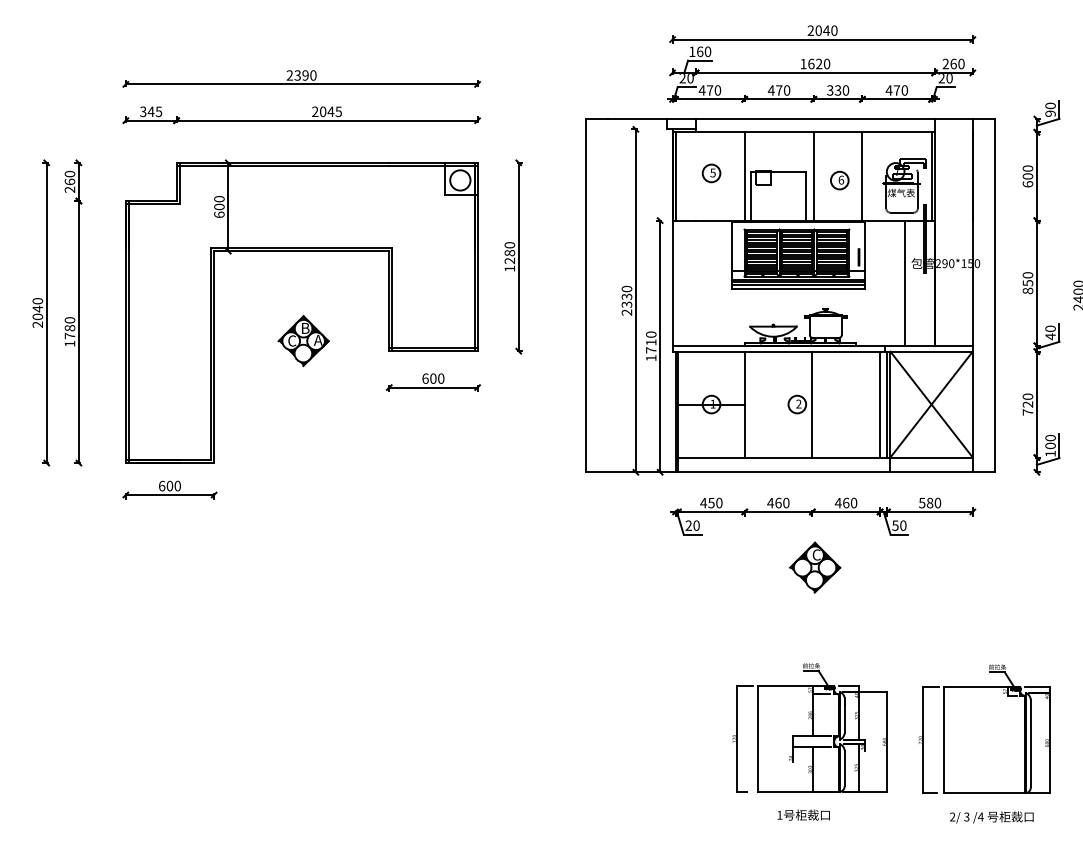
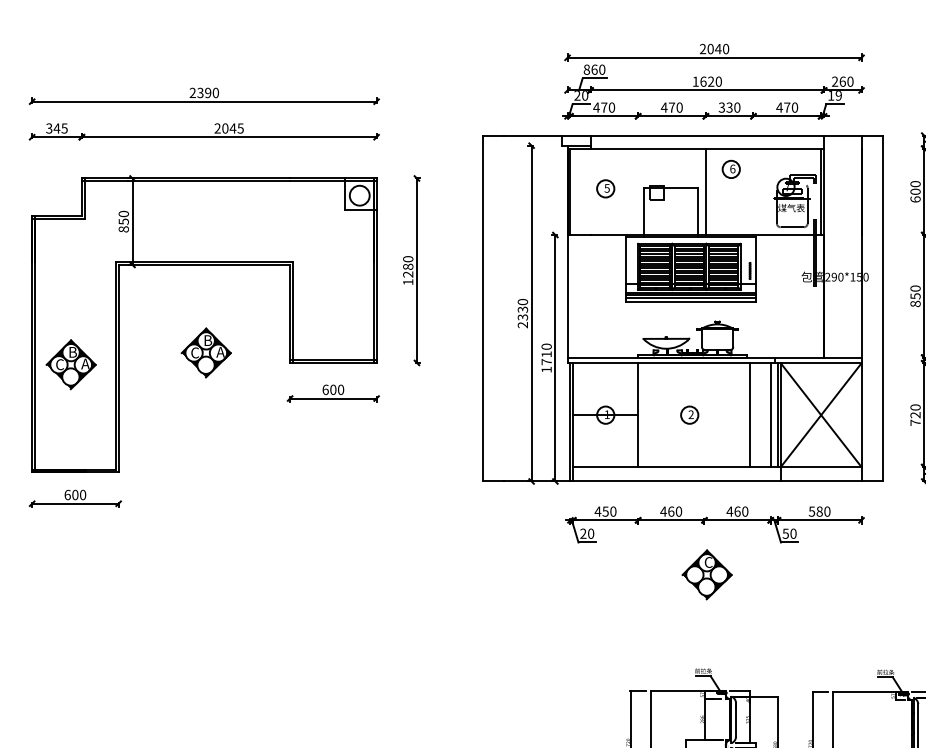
text: (692, 51) -> (587, 69), 160 -> 860
text: (945, 78) -> (834, 95), 20 -> 19
line: (744, 176) -> (637, 191), removed
line: (862, 176) -> (753, 191), removed
part: (839, 180) -> (731, 169), moved
text: (219, 210) -> (123, 225), 600 -> 850
line: (905, 282) -> (795, 295), removed
part: (165, 353) -> (71, 365), added
line: (812, 404) -> (749, 415), moved

